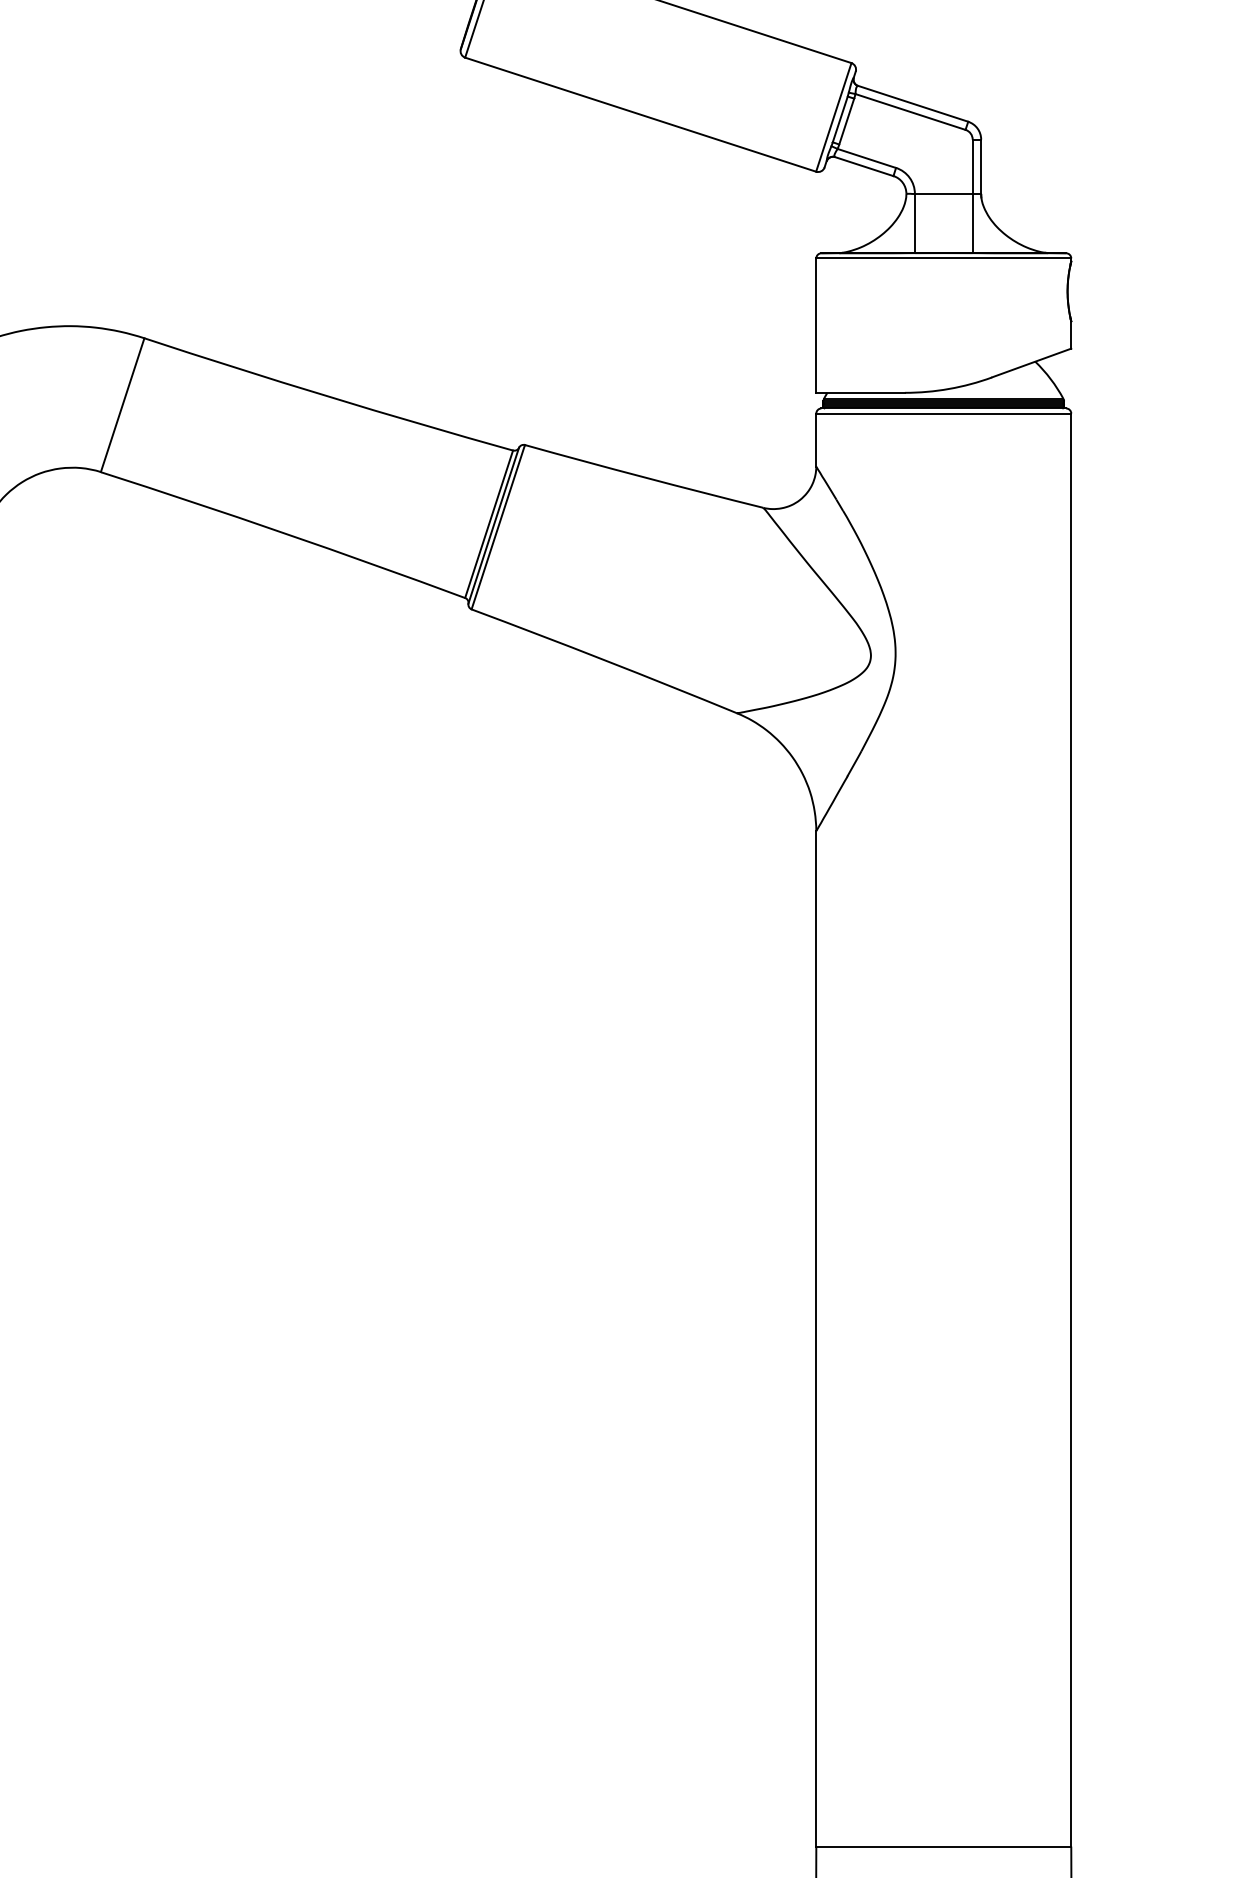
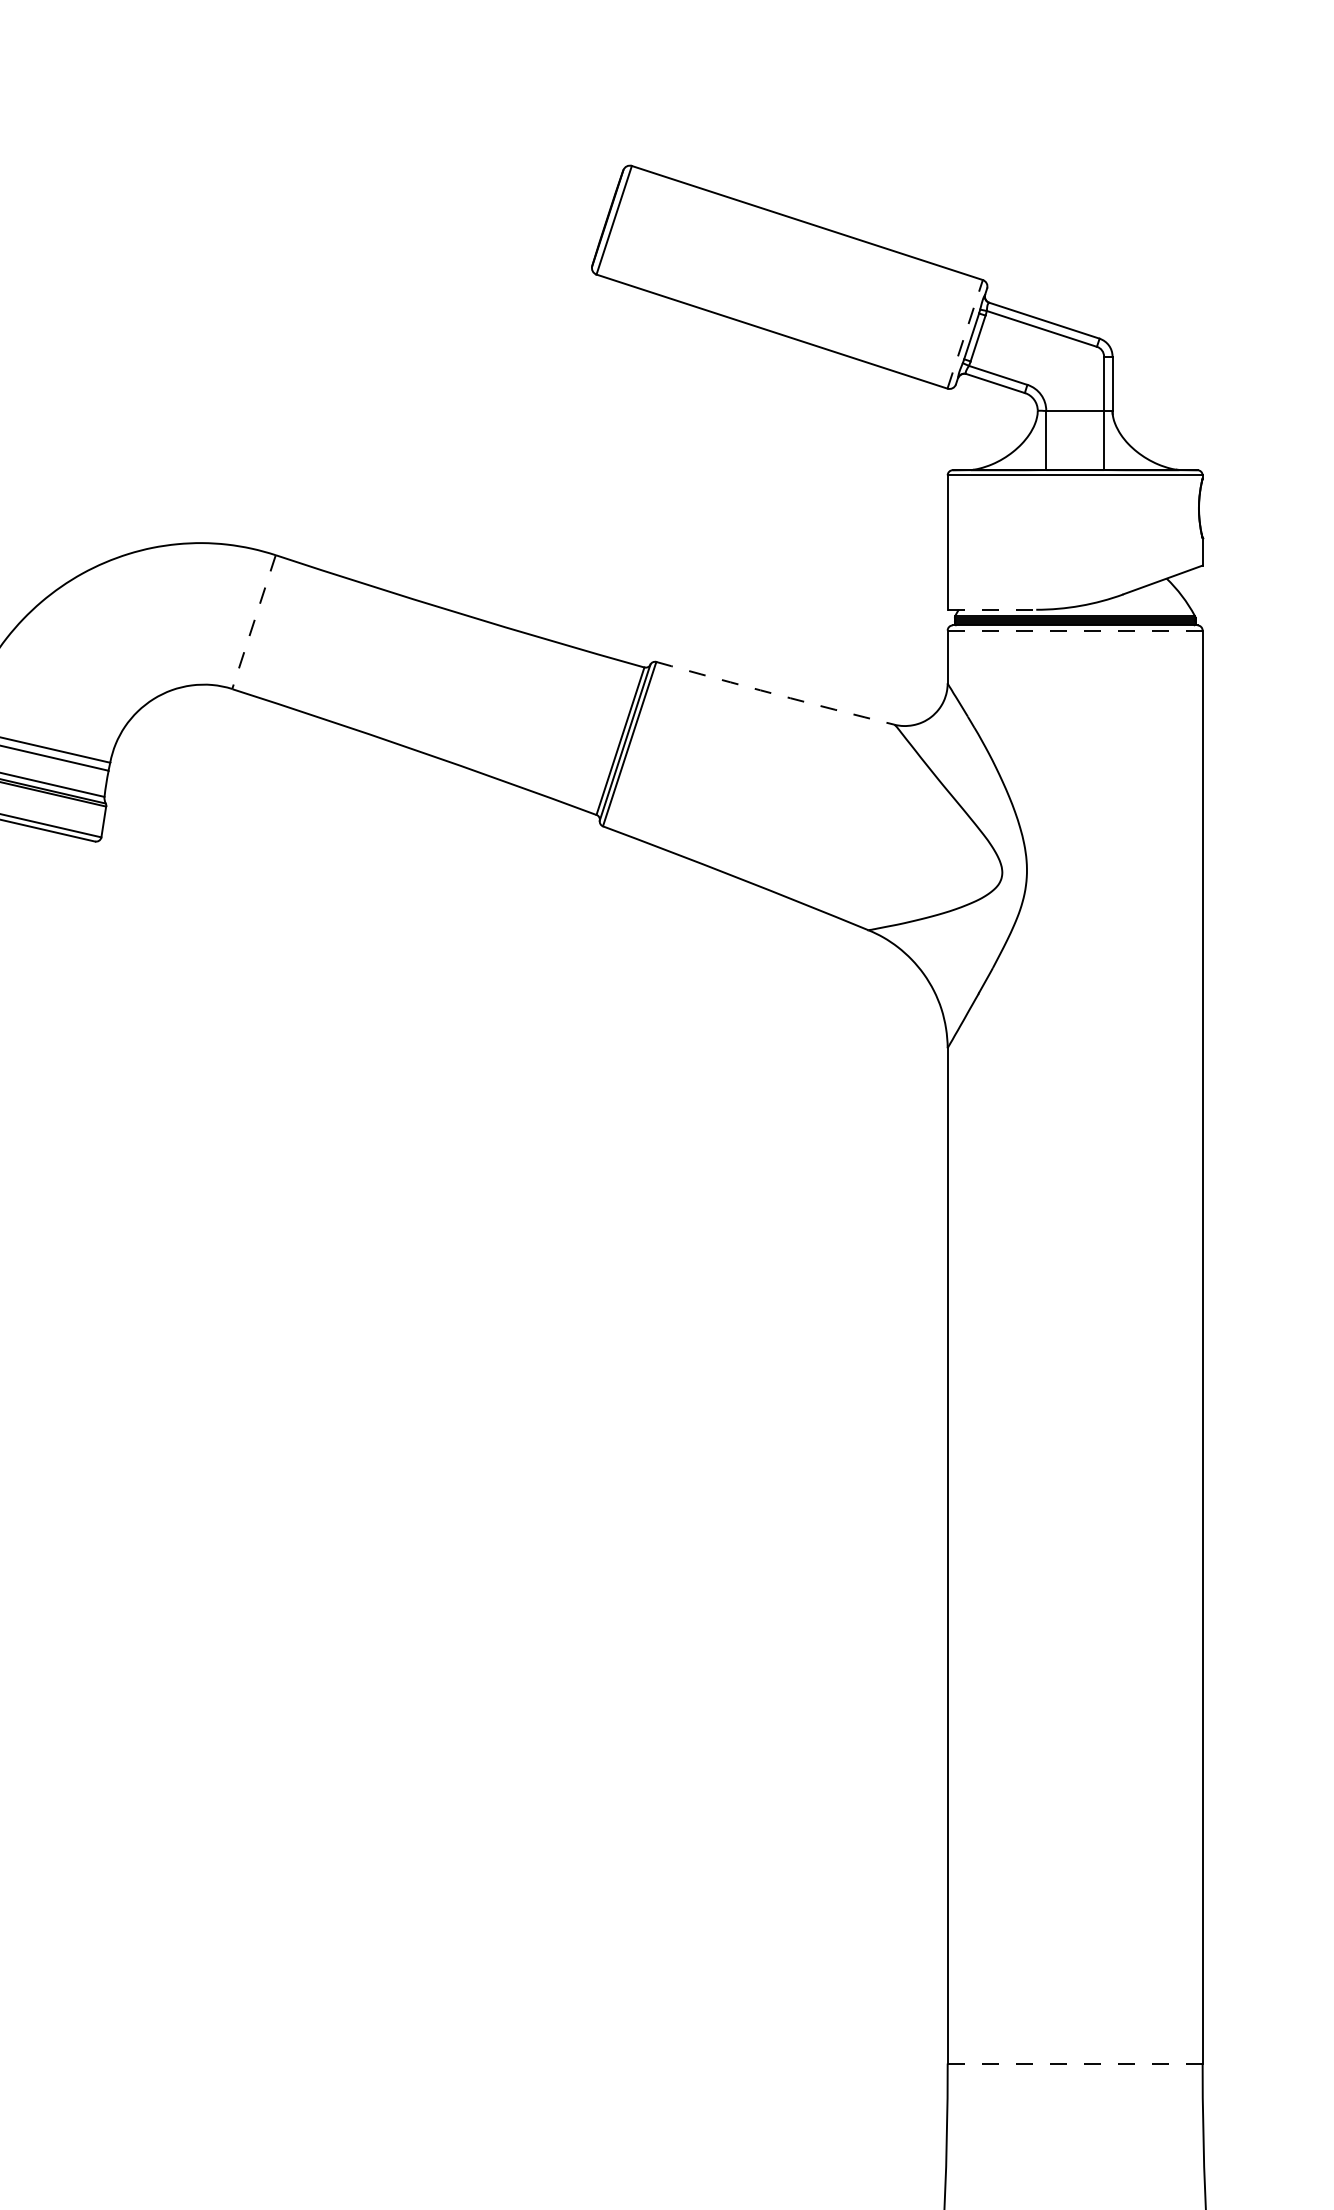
line: (834, 116) -> (965, 333), solid -> dashed
line: (861, 392) -> (992, 609), solid -> dashed
line: (122, 405) -> (253, 622), solid -> dashed
line: (943, 413) -> (1074, 630), solid -> dashed
arc: (644, 477) -> (775, 694), solid -> dashed
line: (944, 1846) -> (1075, 2063), solid -> dashed

